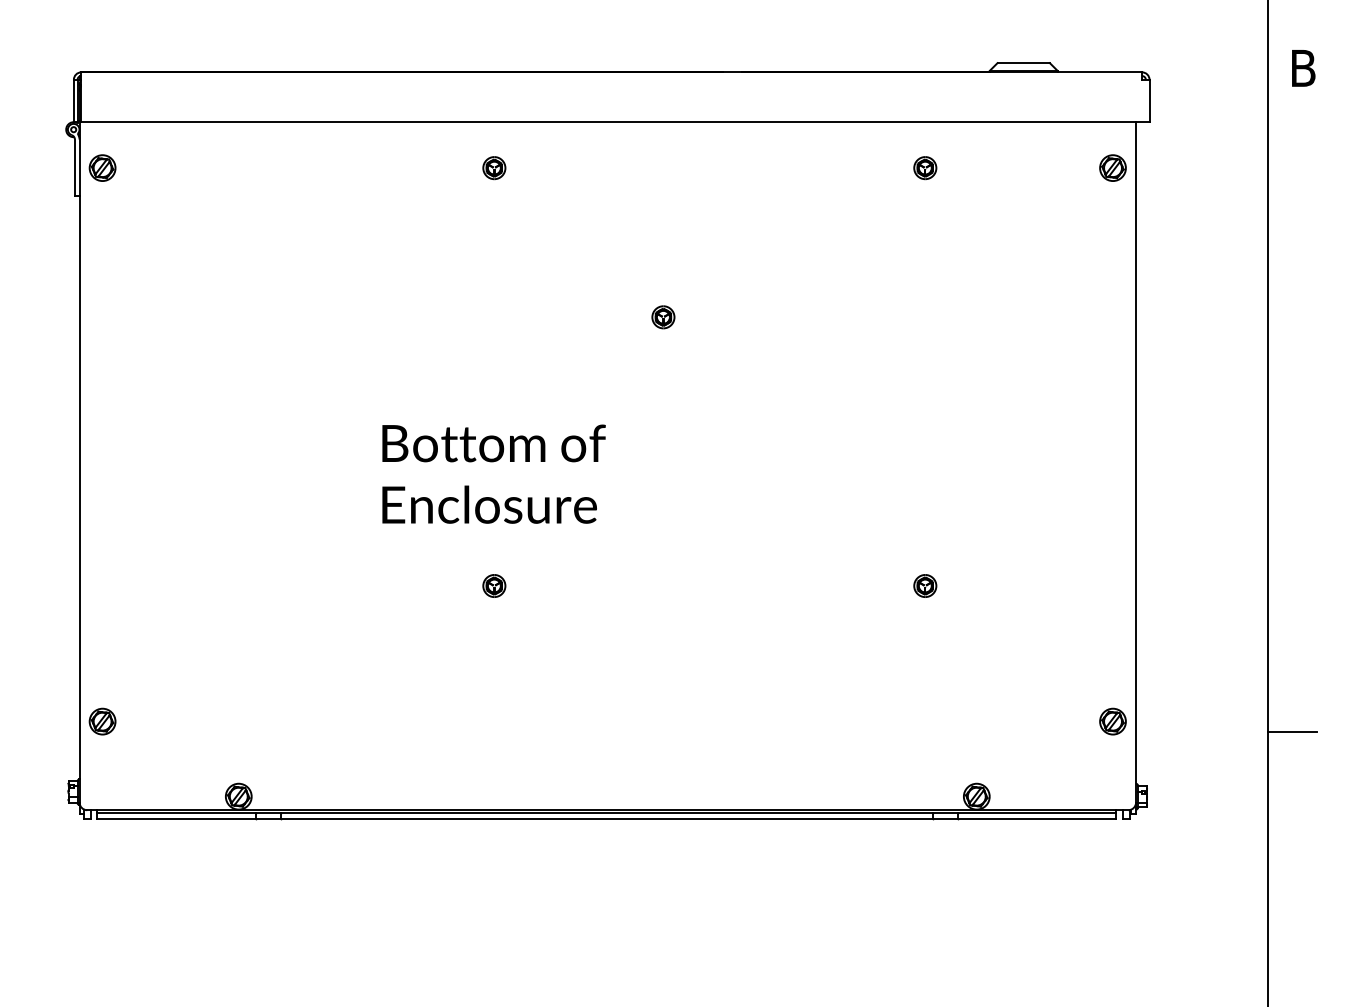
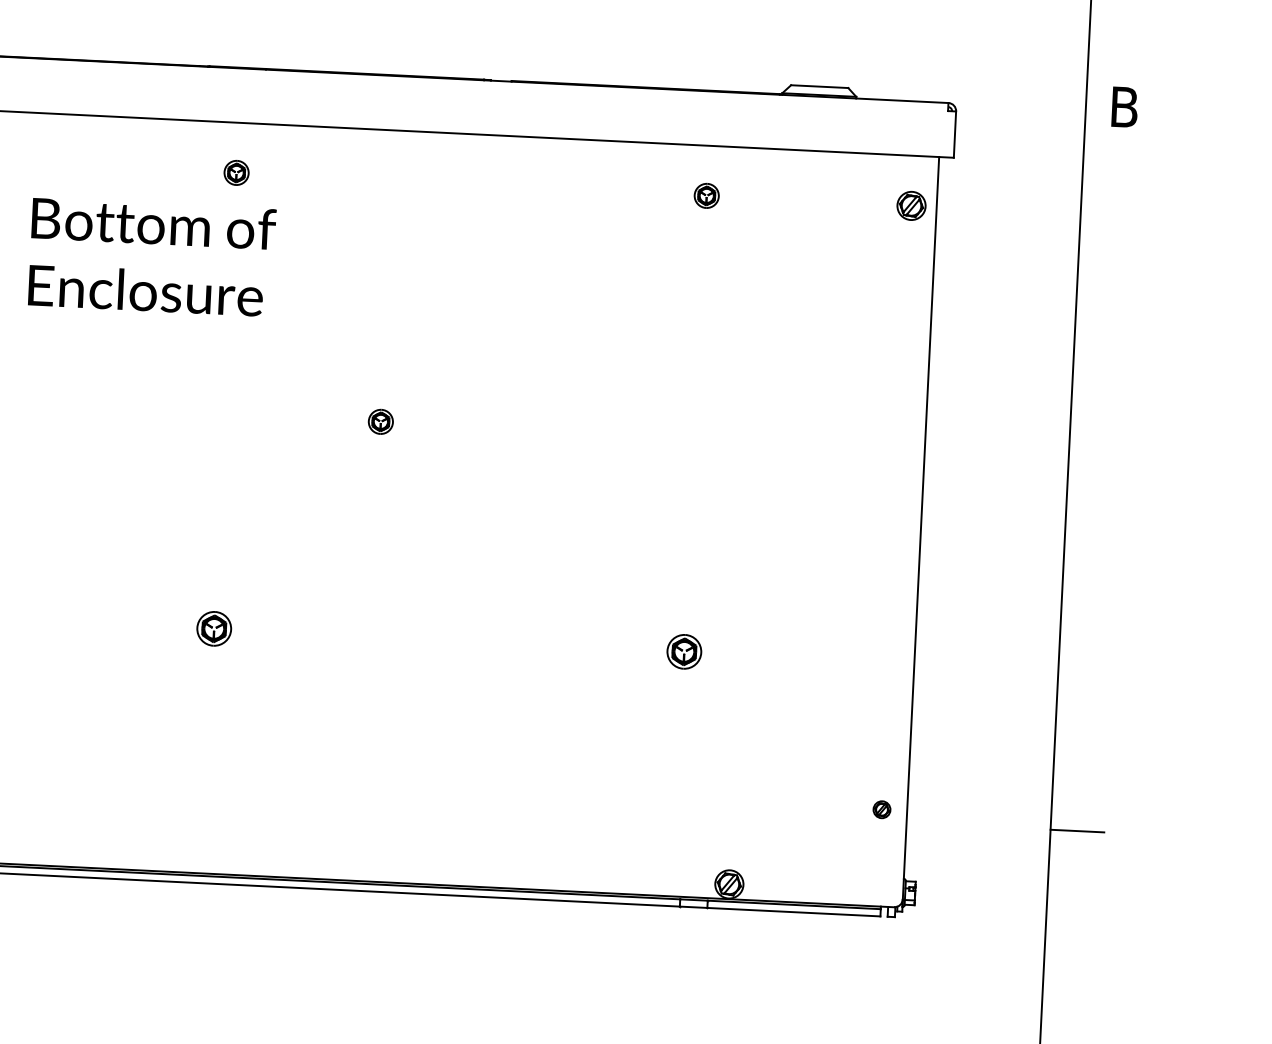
part: (663, 317) -> (380, 422), moved
text: (493, 473) -> (151, 256), moved
part: (494, 585) -> (214, 628), size x1.4
part: (925, 585) -> (684, 651), size x1.4
part: (1112, 721) -> (881, 809), size x0.6

